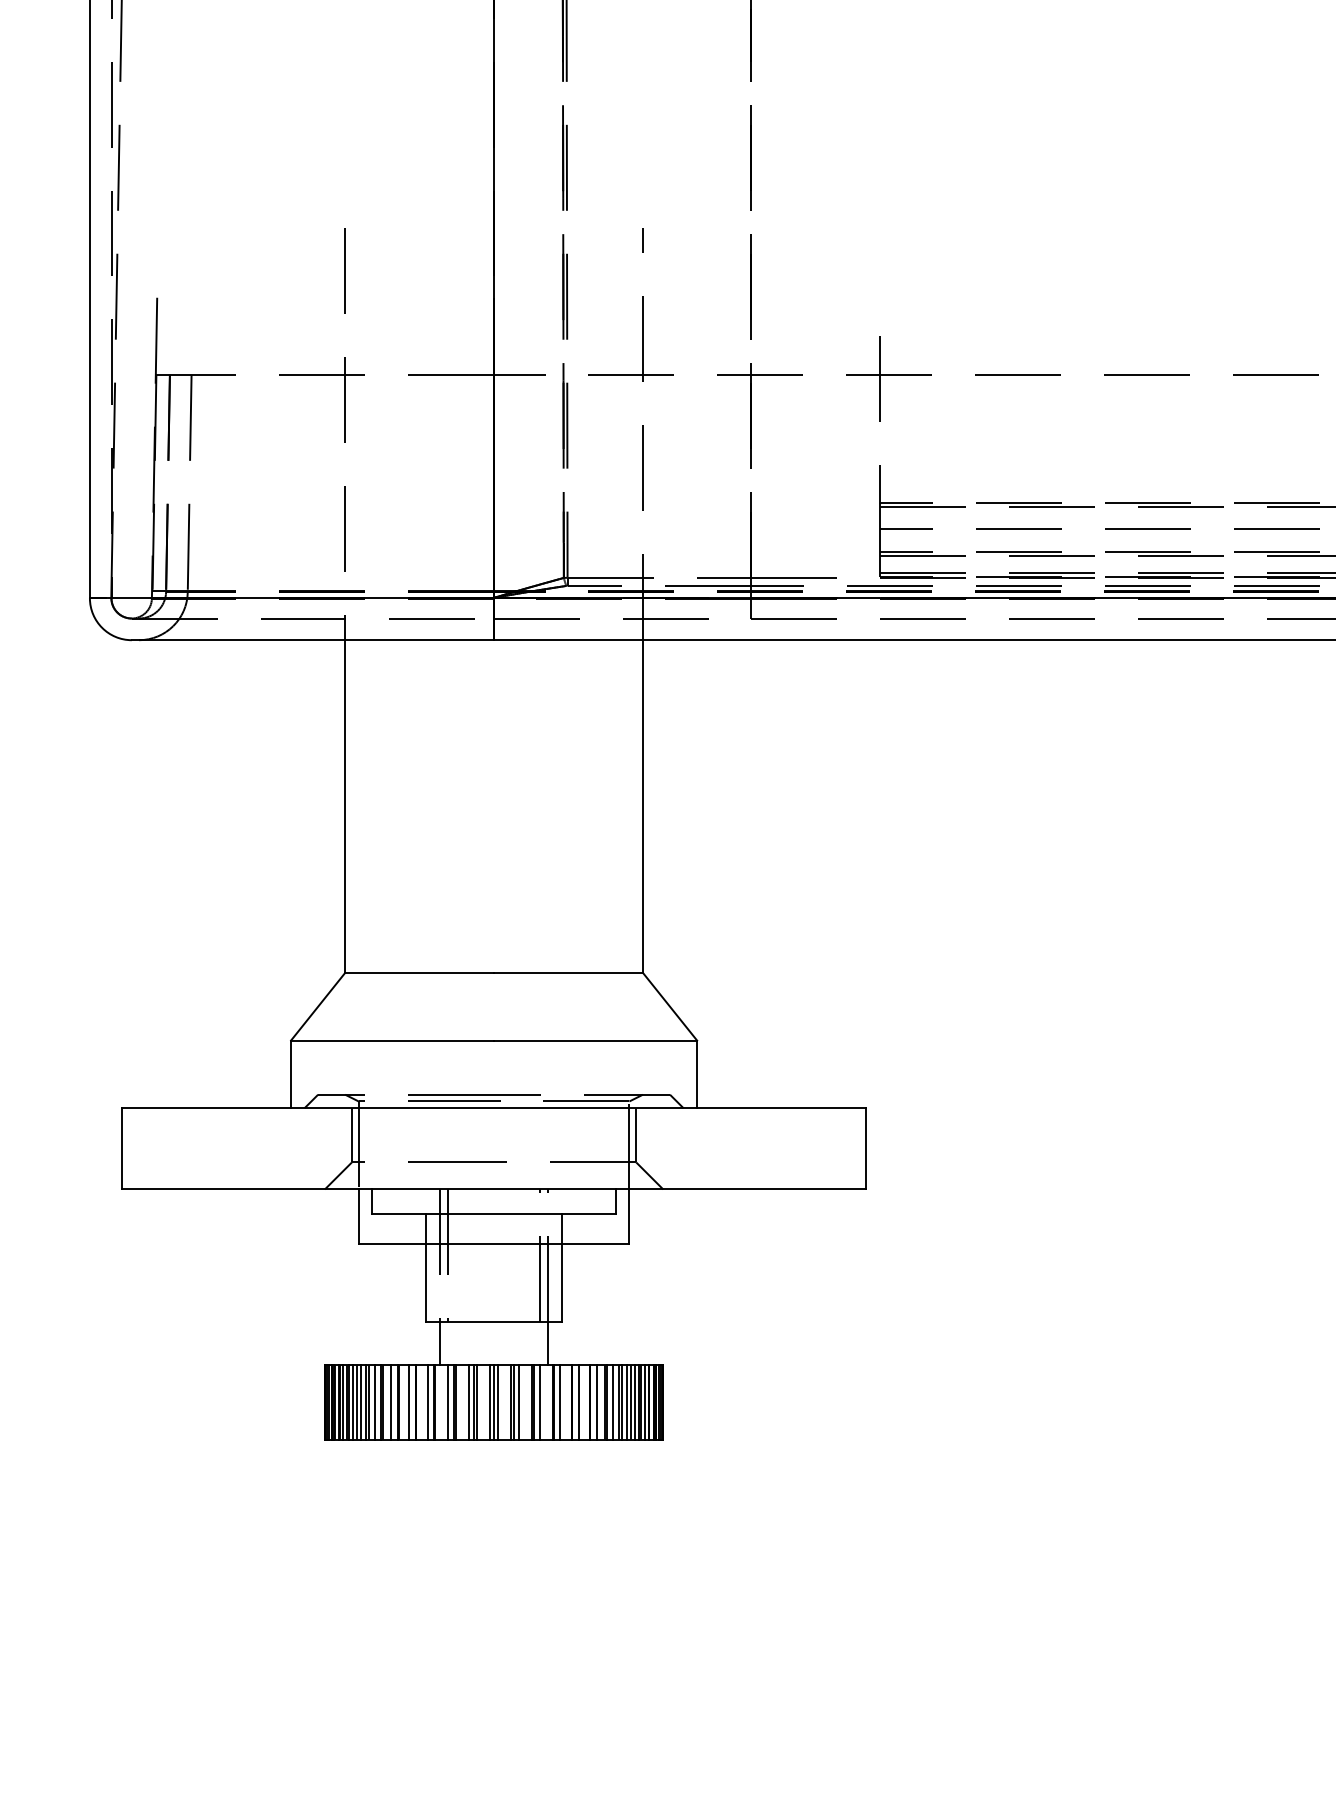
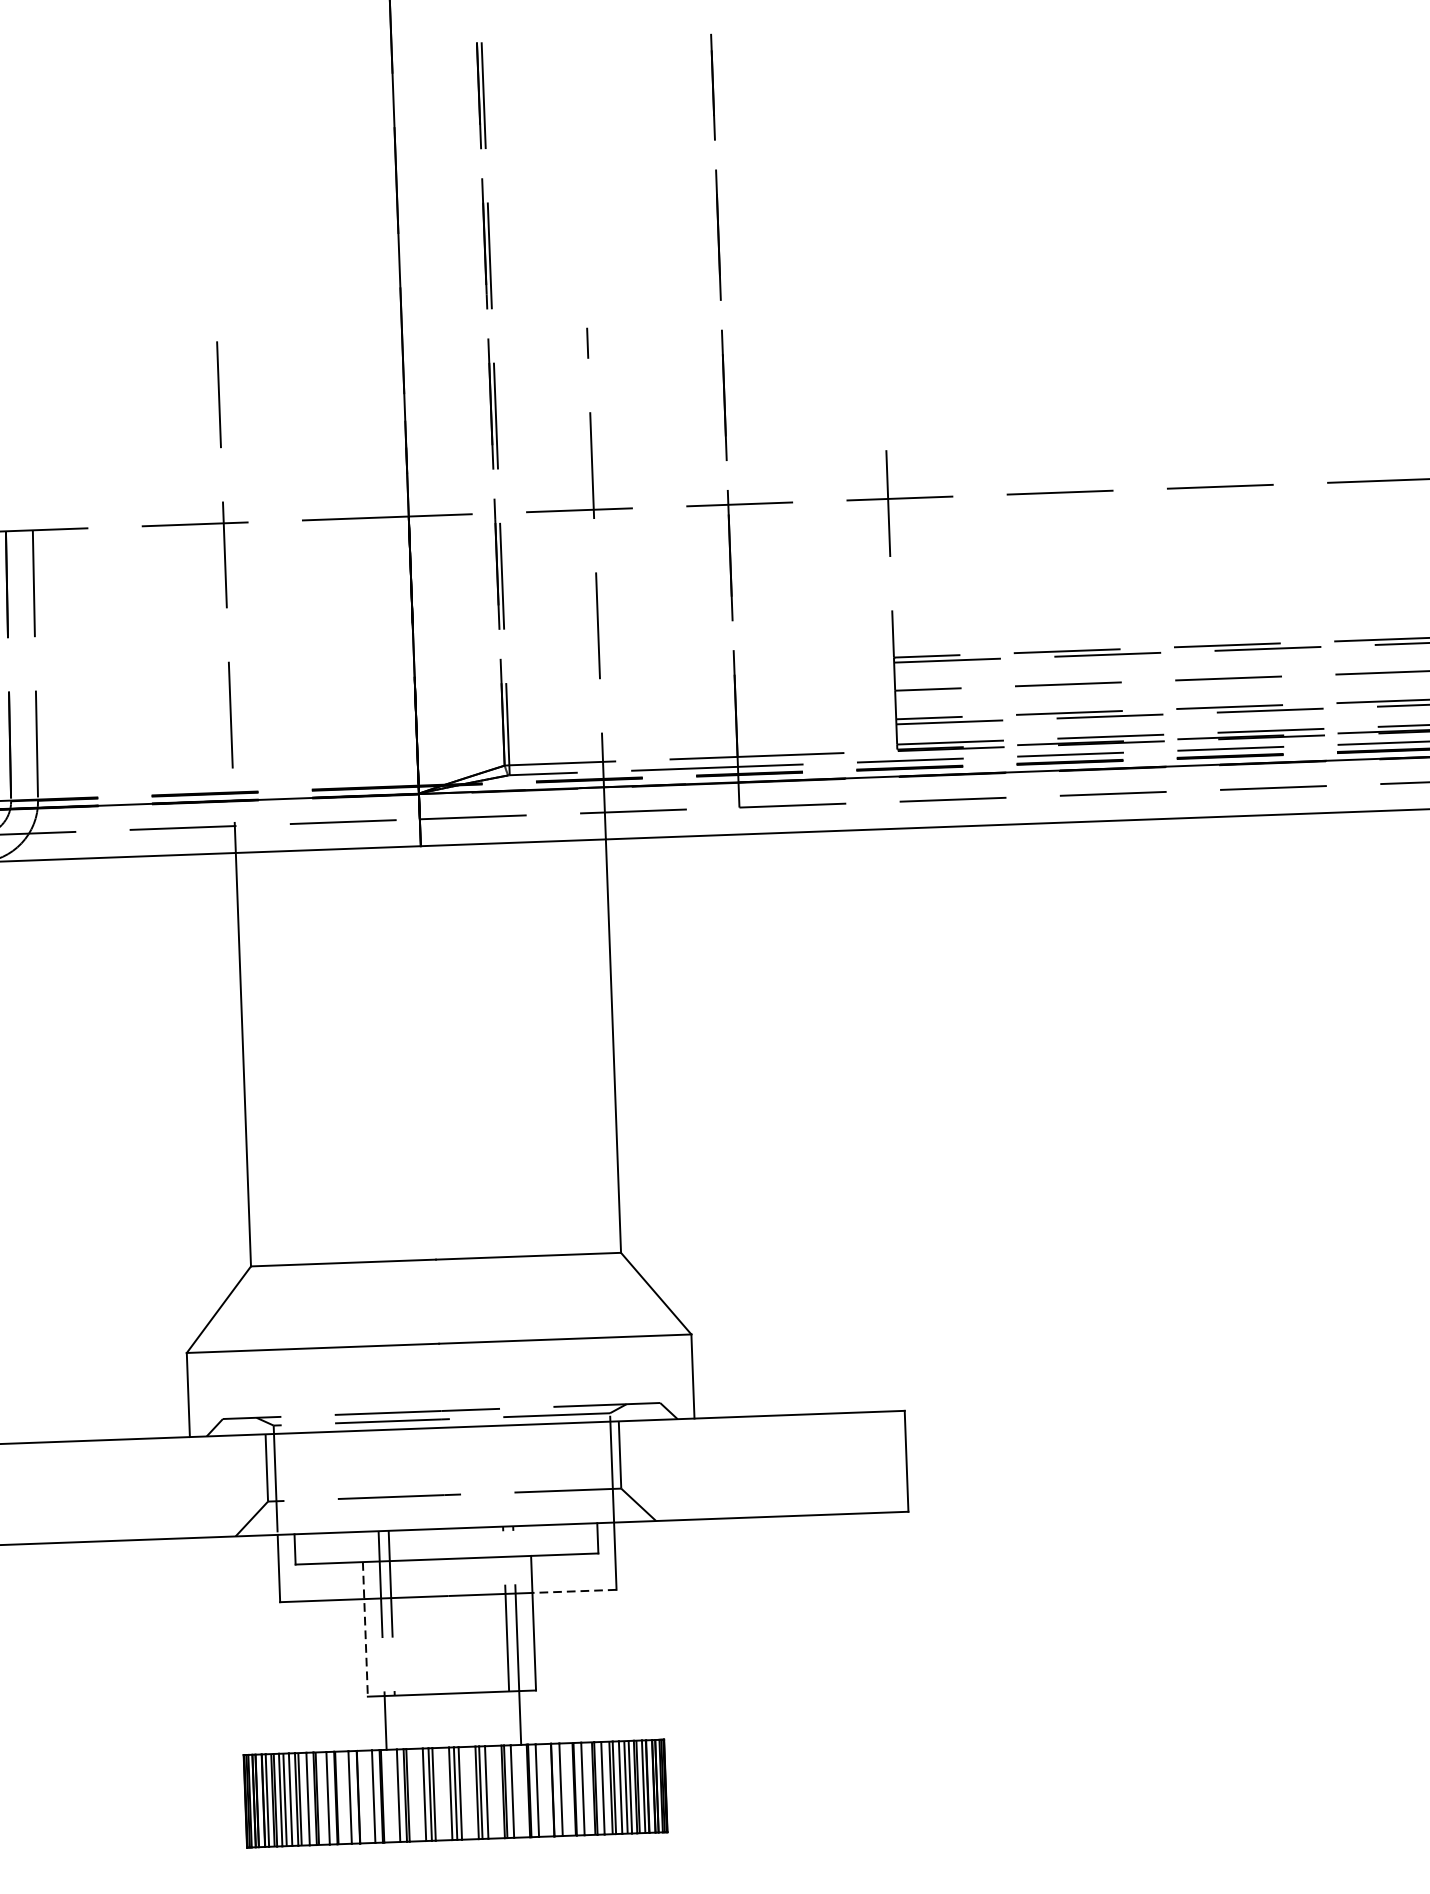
line: (595, 1243) -> (574, 1591), solid -> dashed
line: (426, 1268) -> (365, 1630), solid -> dashed

